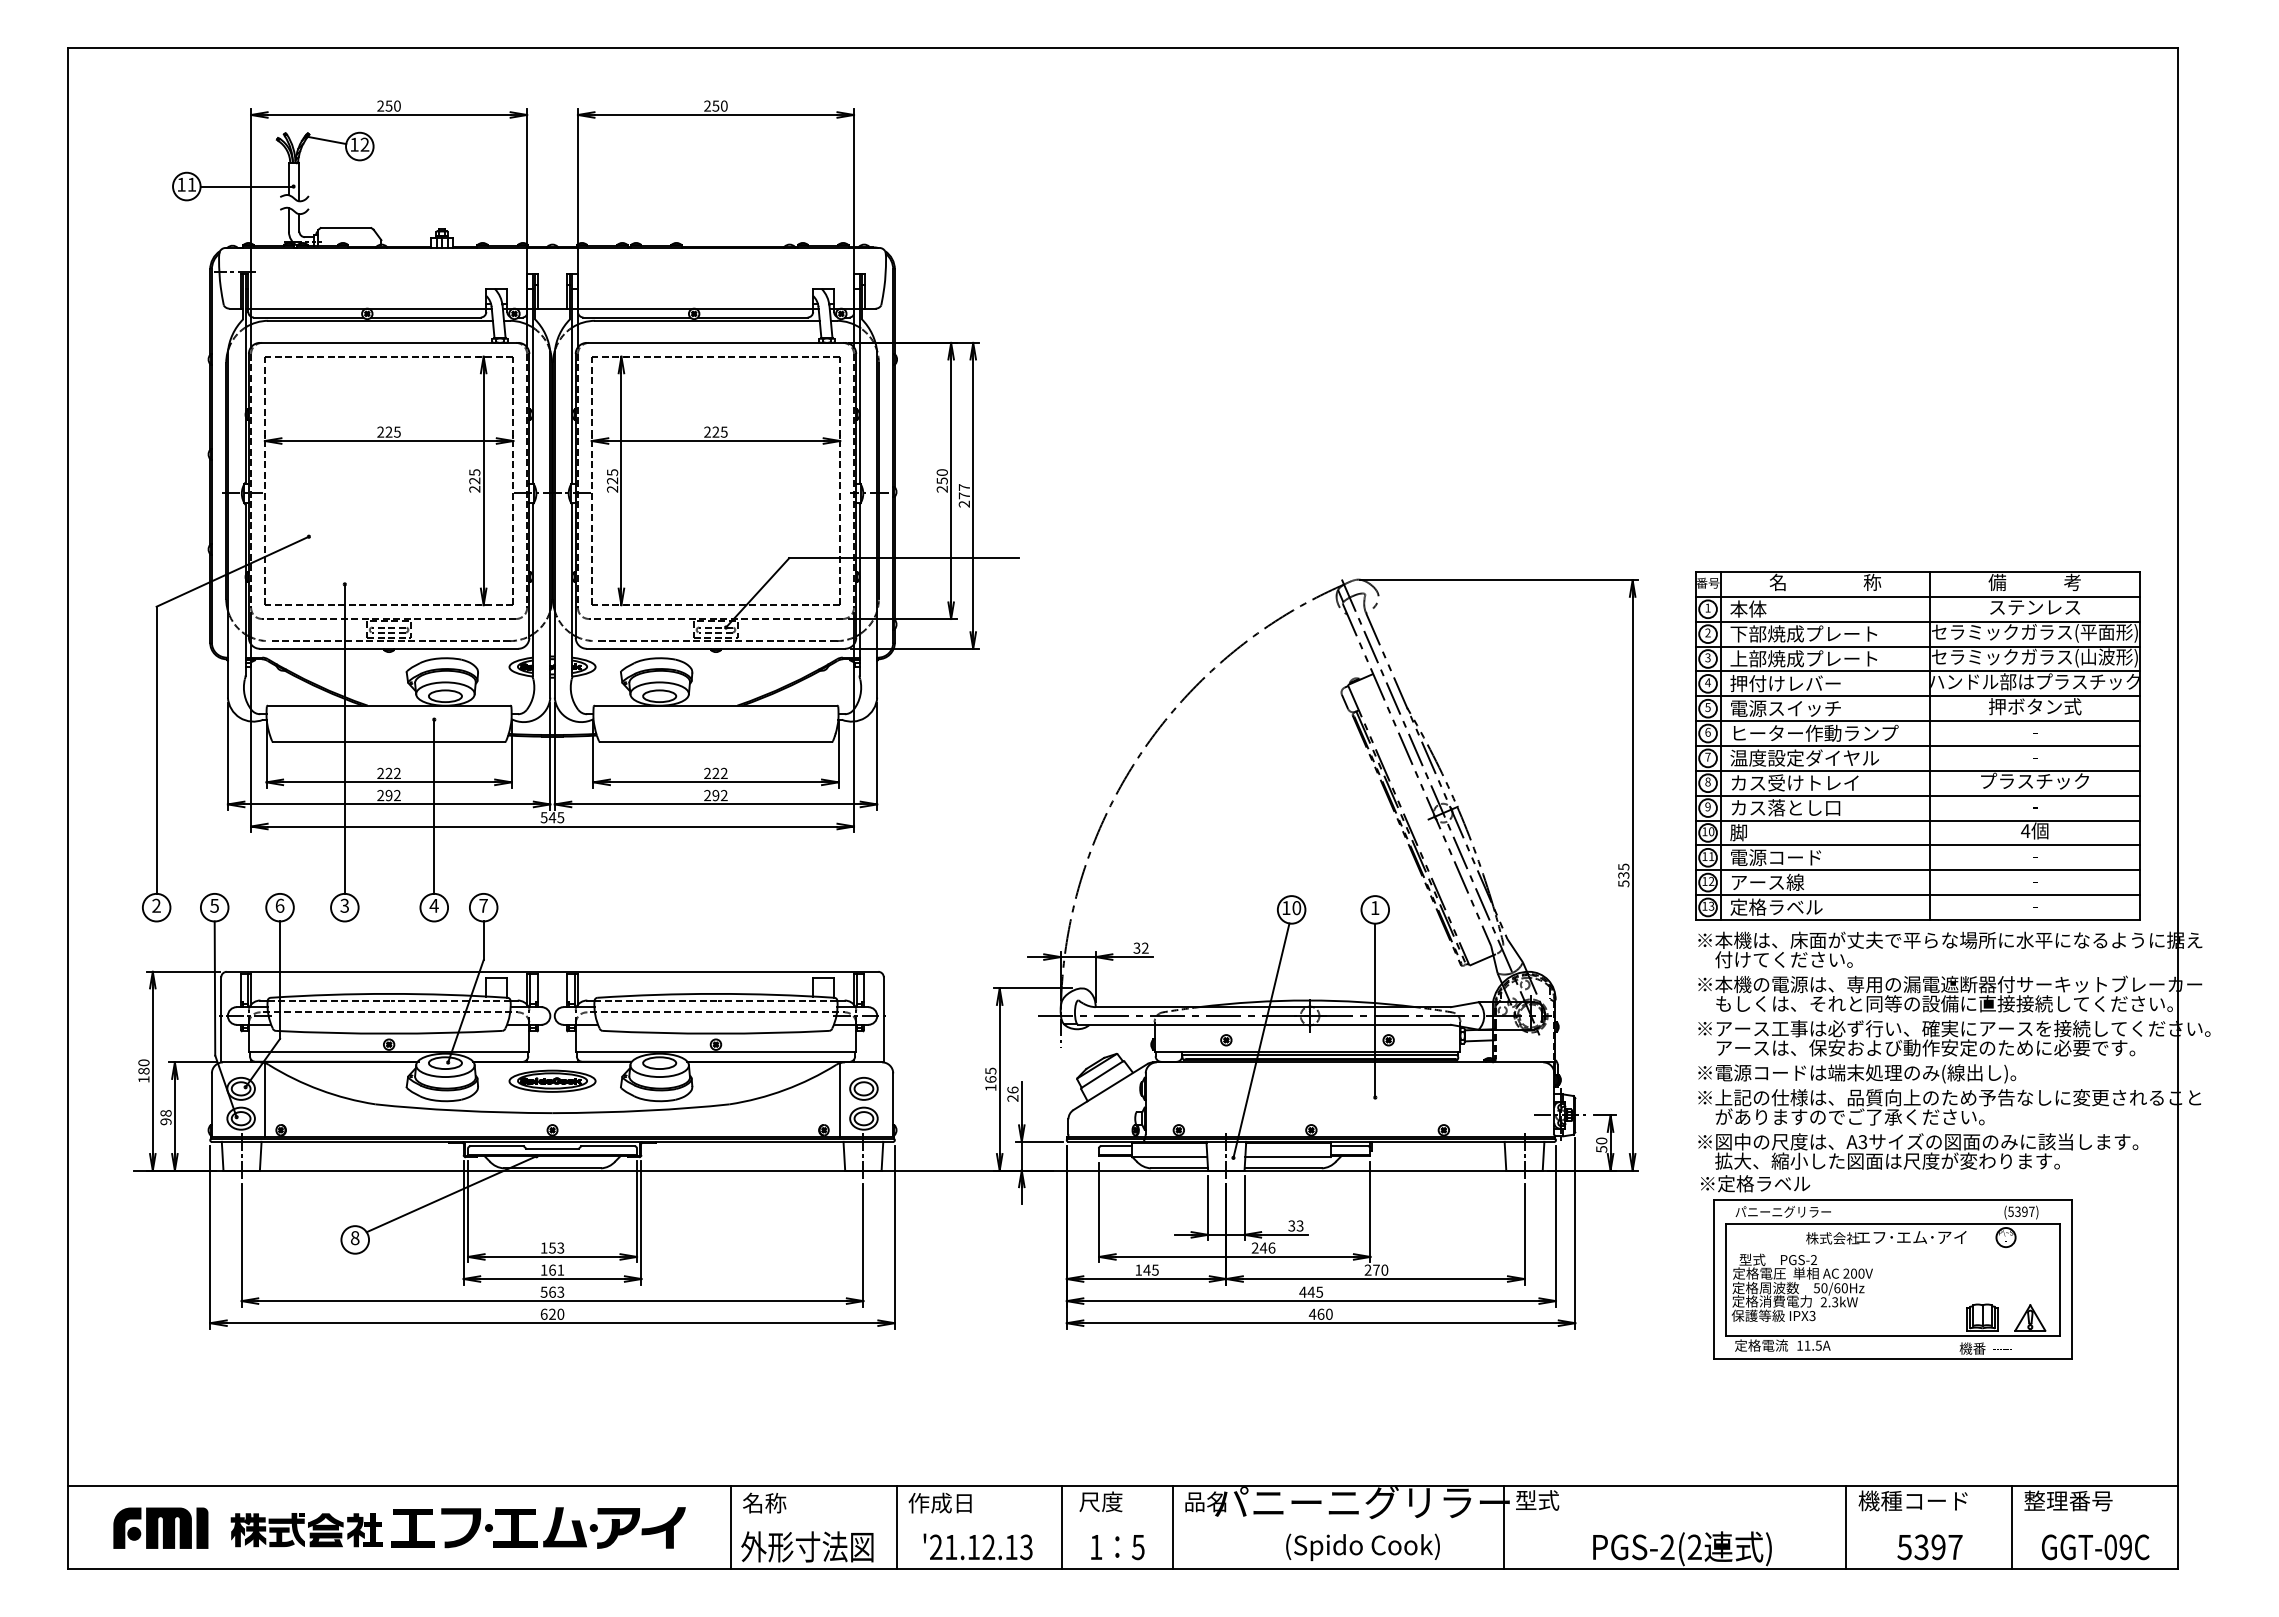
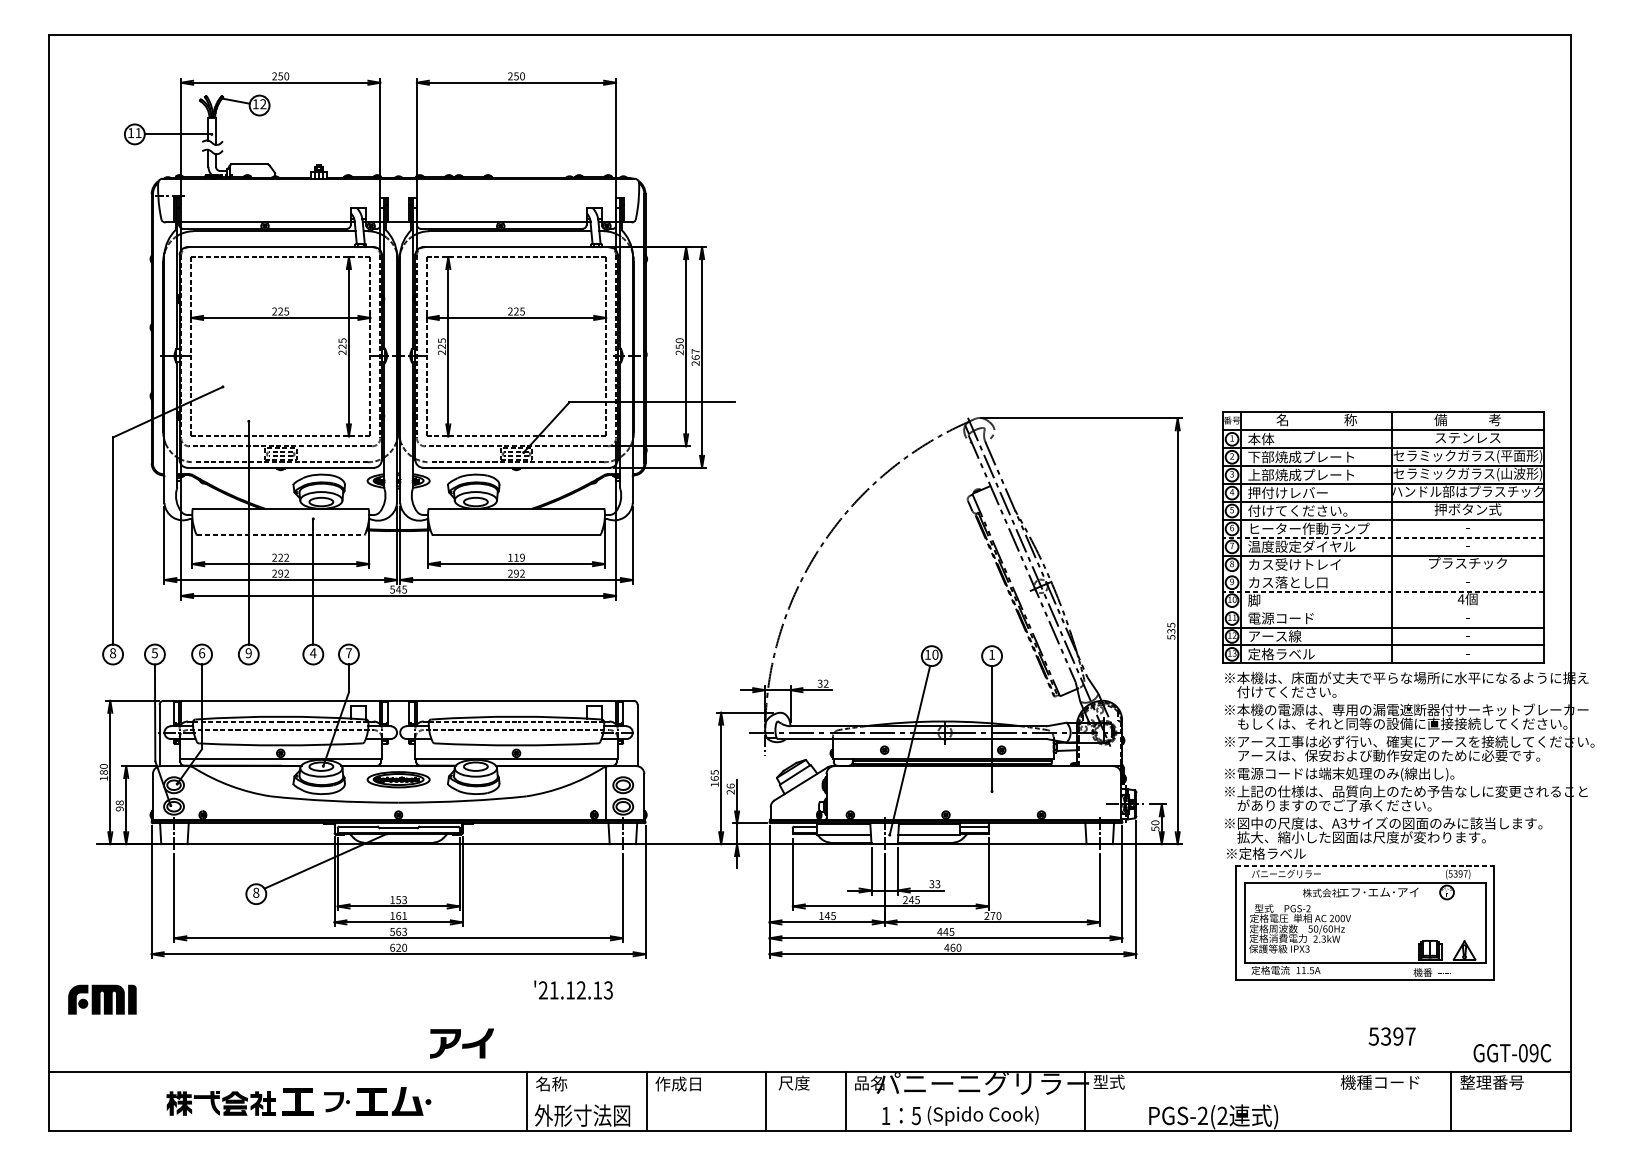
text: (964, 495) -> (695, 357), 277 -> 267
text: (1798, 708) -> (1297, 510), 電源スイッチ -> 付けてください。
line: (389, 742) -> (281, 535), solid -> dashed
line: (1917, 745) -> (1383, 537), solid -> dashed
text: (715, 773) -> (516, 557), 222 -> 119
line: (1917, 795) -> (1383, 573), removed
line: (1917, 820) -> (1383, 591), solid -> dashed
line: (1917, 845) -> (1383, 609), removed
text: (156, 905) -> (112, 652), 2 -> 8
text: (344, 905) -> (248, 652), 3 -> 9
line: (264, 1100) -> (190, 793), removed
line: (1892, 1200) -> (1365, 865), solid -> dashed
text: (1271, 1247) -> (917, 899), 246 -> 245
line: (1846, 1526) -> (1331, 1100), removed
part: (160, 1527) -> (102, 999), moved
part: (641, 1527) -> (462, 1043), moved
part: (466, 1528) -> (336, 1102), size x0.7
fill: (281, 1537) -> (203, 1108), removed
text: (977, 1546) -> (573, 989), moved
text: (1117, 1547) -> (901, 1116), moved
text: (1929, 1547) -> (1391, 1036), moved
text: (2095, 1547) -> (1512, 1053), moved

